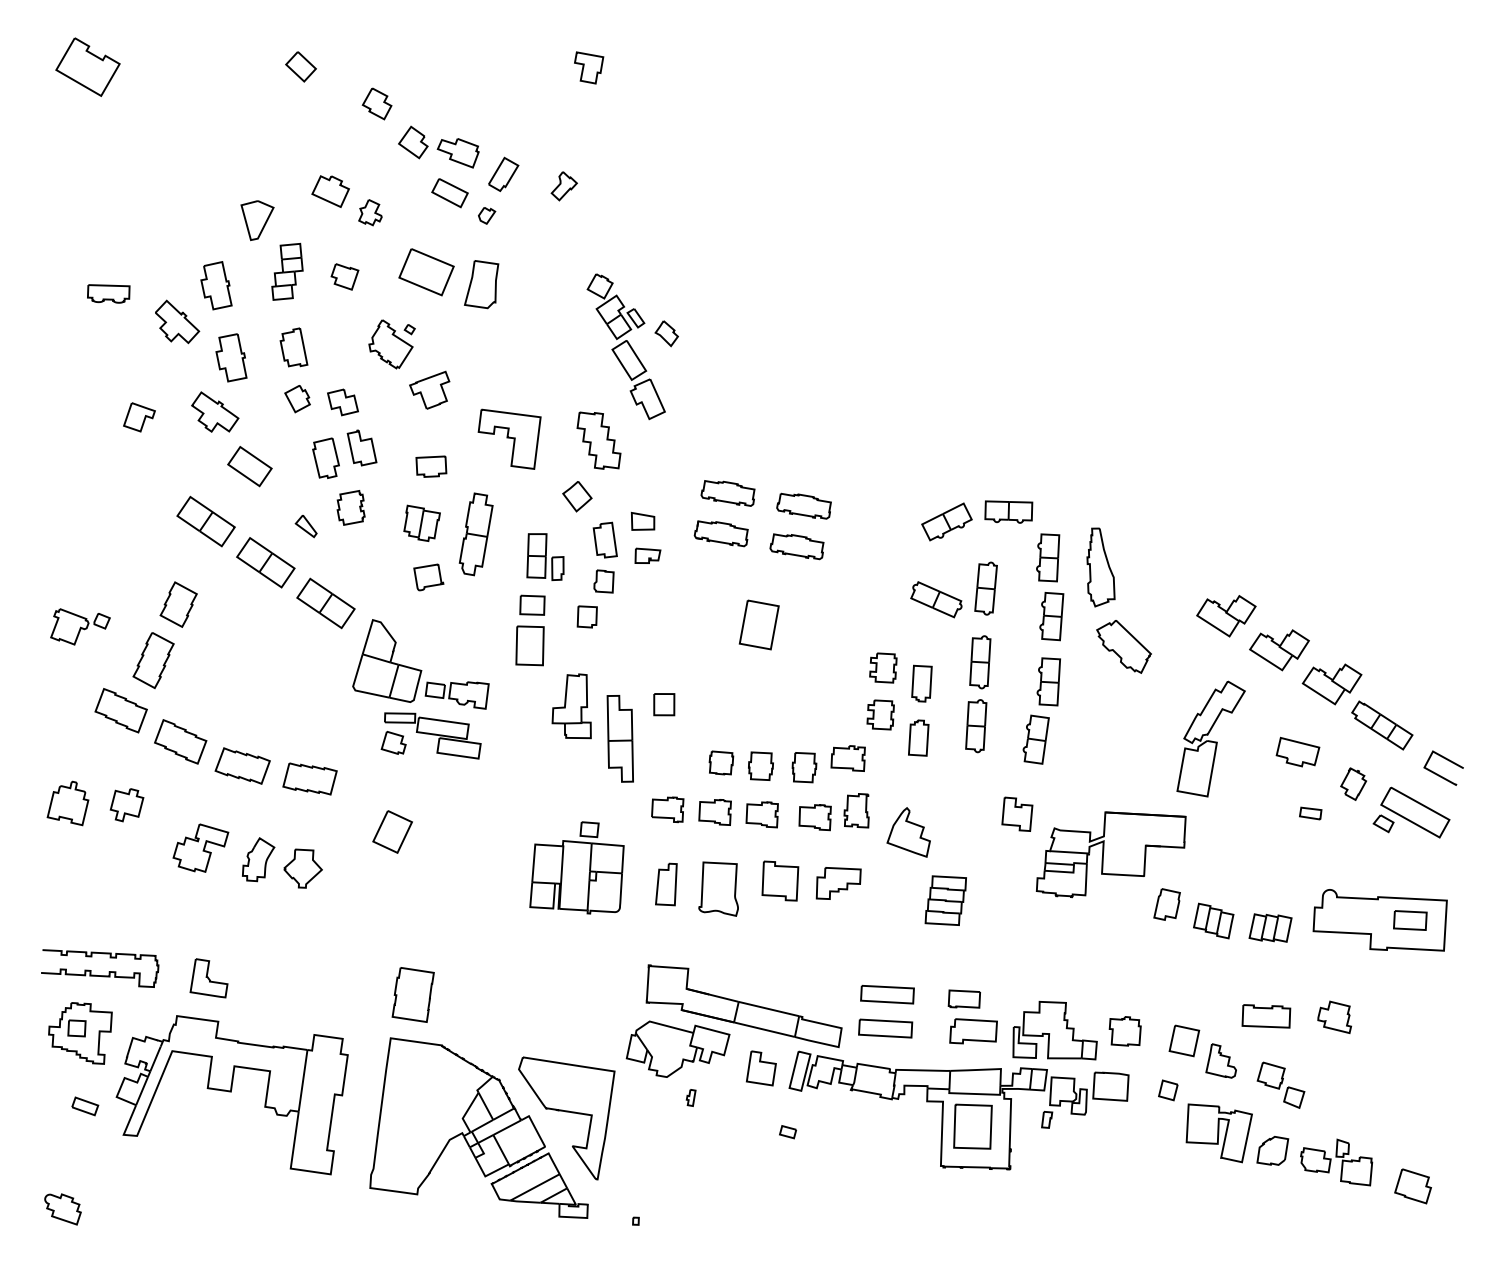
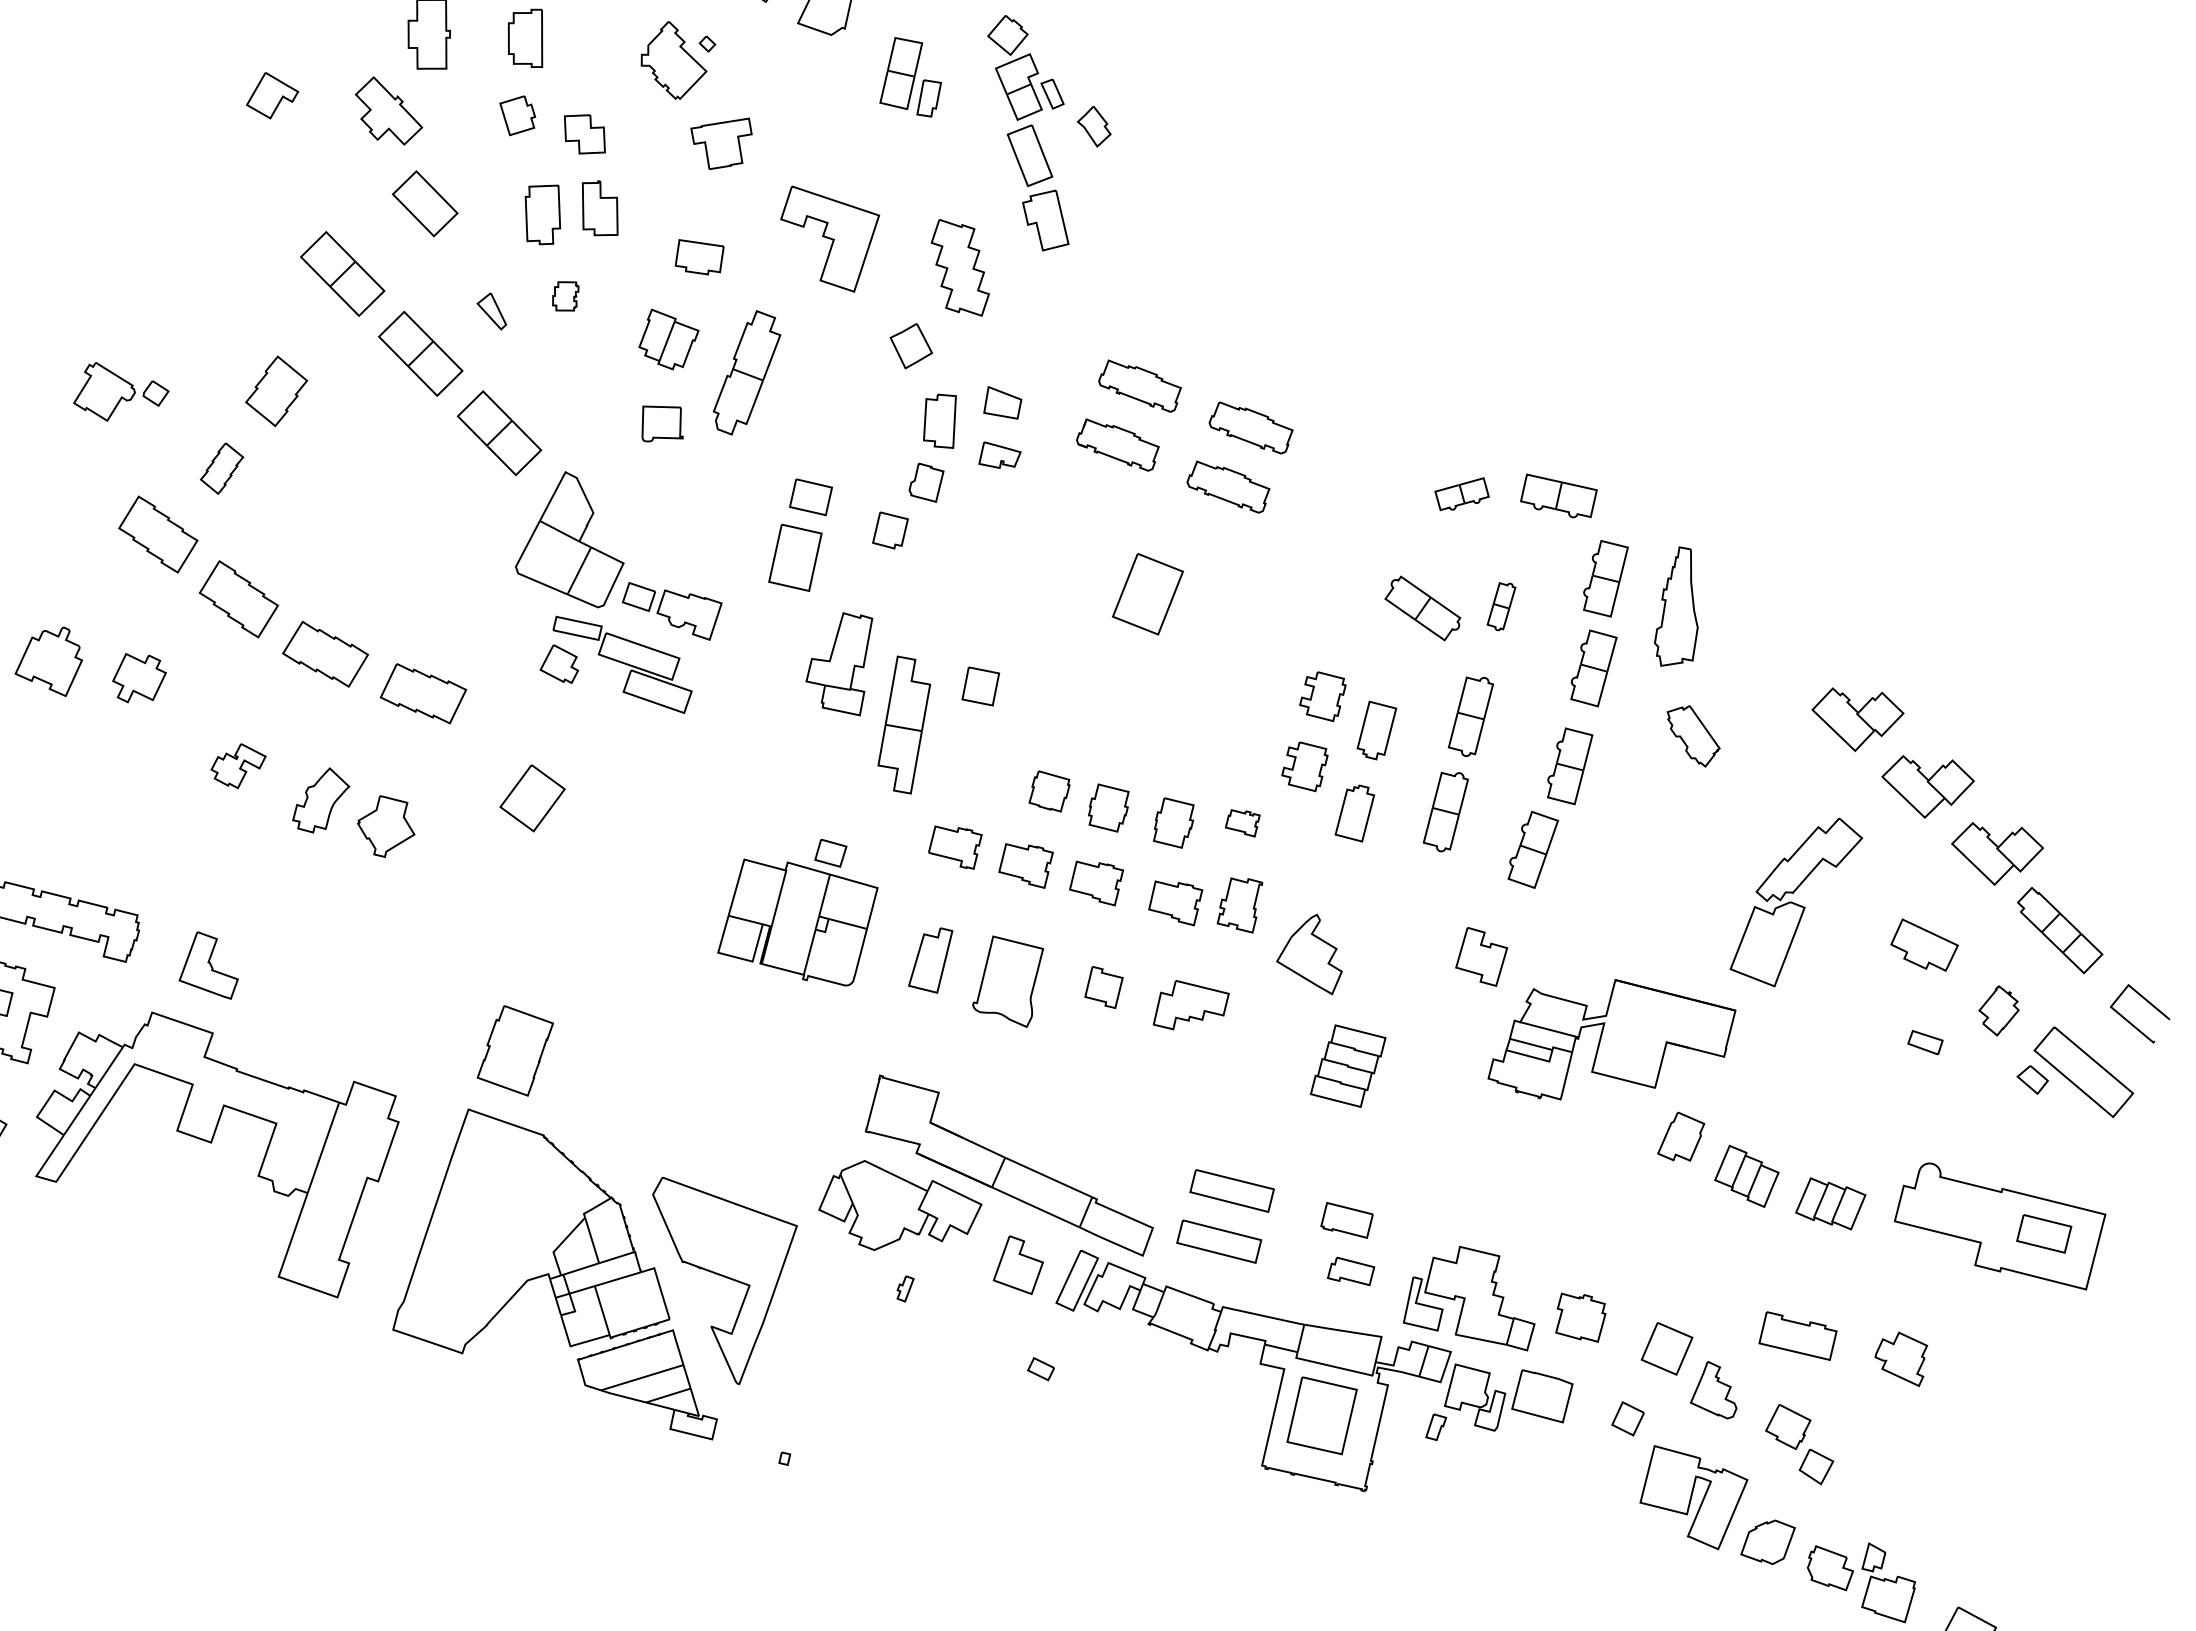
part: (350, 507) -> (565, 295), size x0.6
part: (946, 521) -> (1461, 493), size x0.7
part: (545, 557) -> (913, 78), moved
part: (985, 588) -> (1500, 606), size x0.6
part: (1123, 646) -> (1691, 734), size x0.7
part: (153, 660) -> (221, 468), size x0.6
part: (847, 758) -> (1241, 822), size x0.6
part: (200, 847) -> (237, 764), size x0.6
part: (780, 880) -> (1104, 986), size x0.6
part: (973, 1031) -> (1351, 1272), size x0.6

